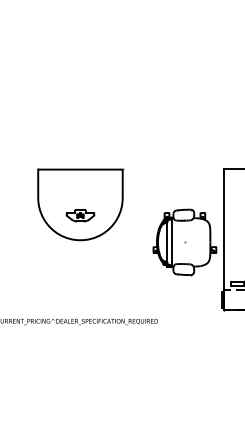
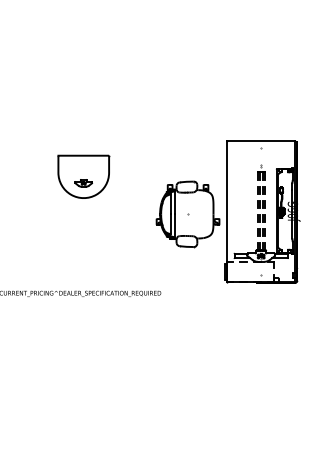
part: (80, 204) -> (83, 176), size x0.6

